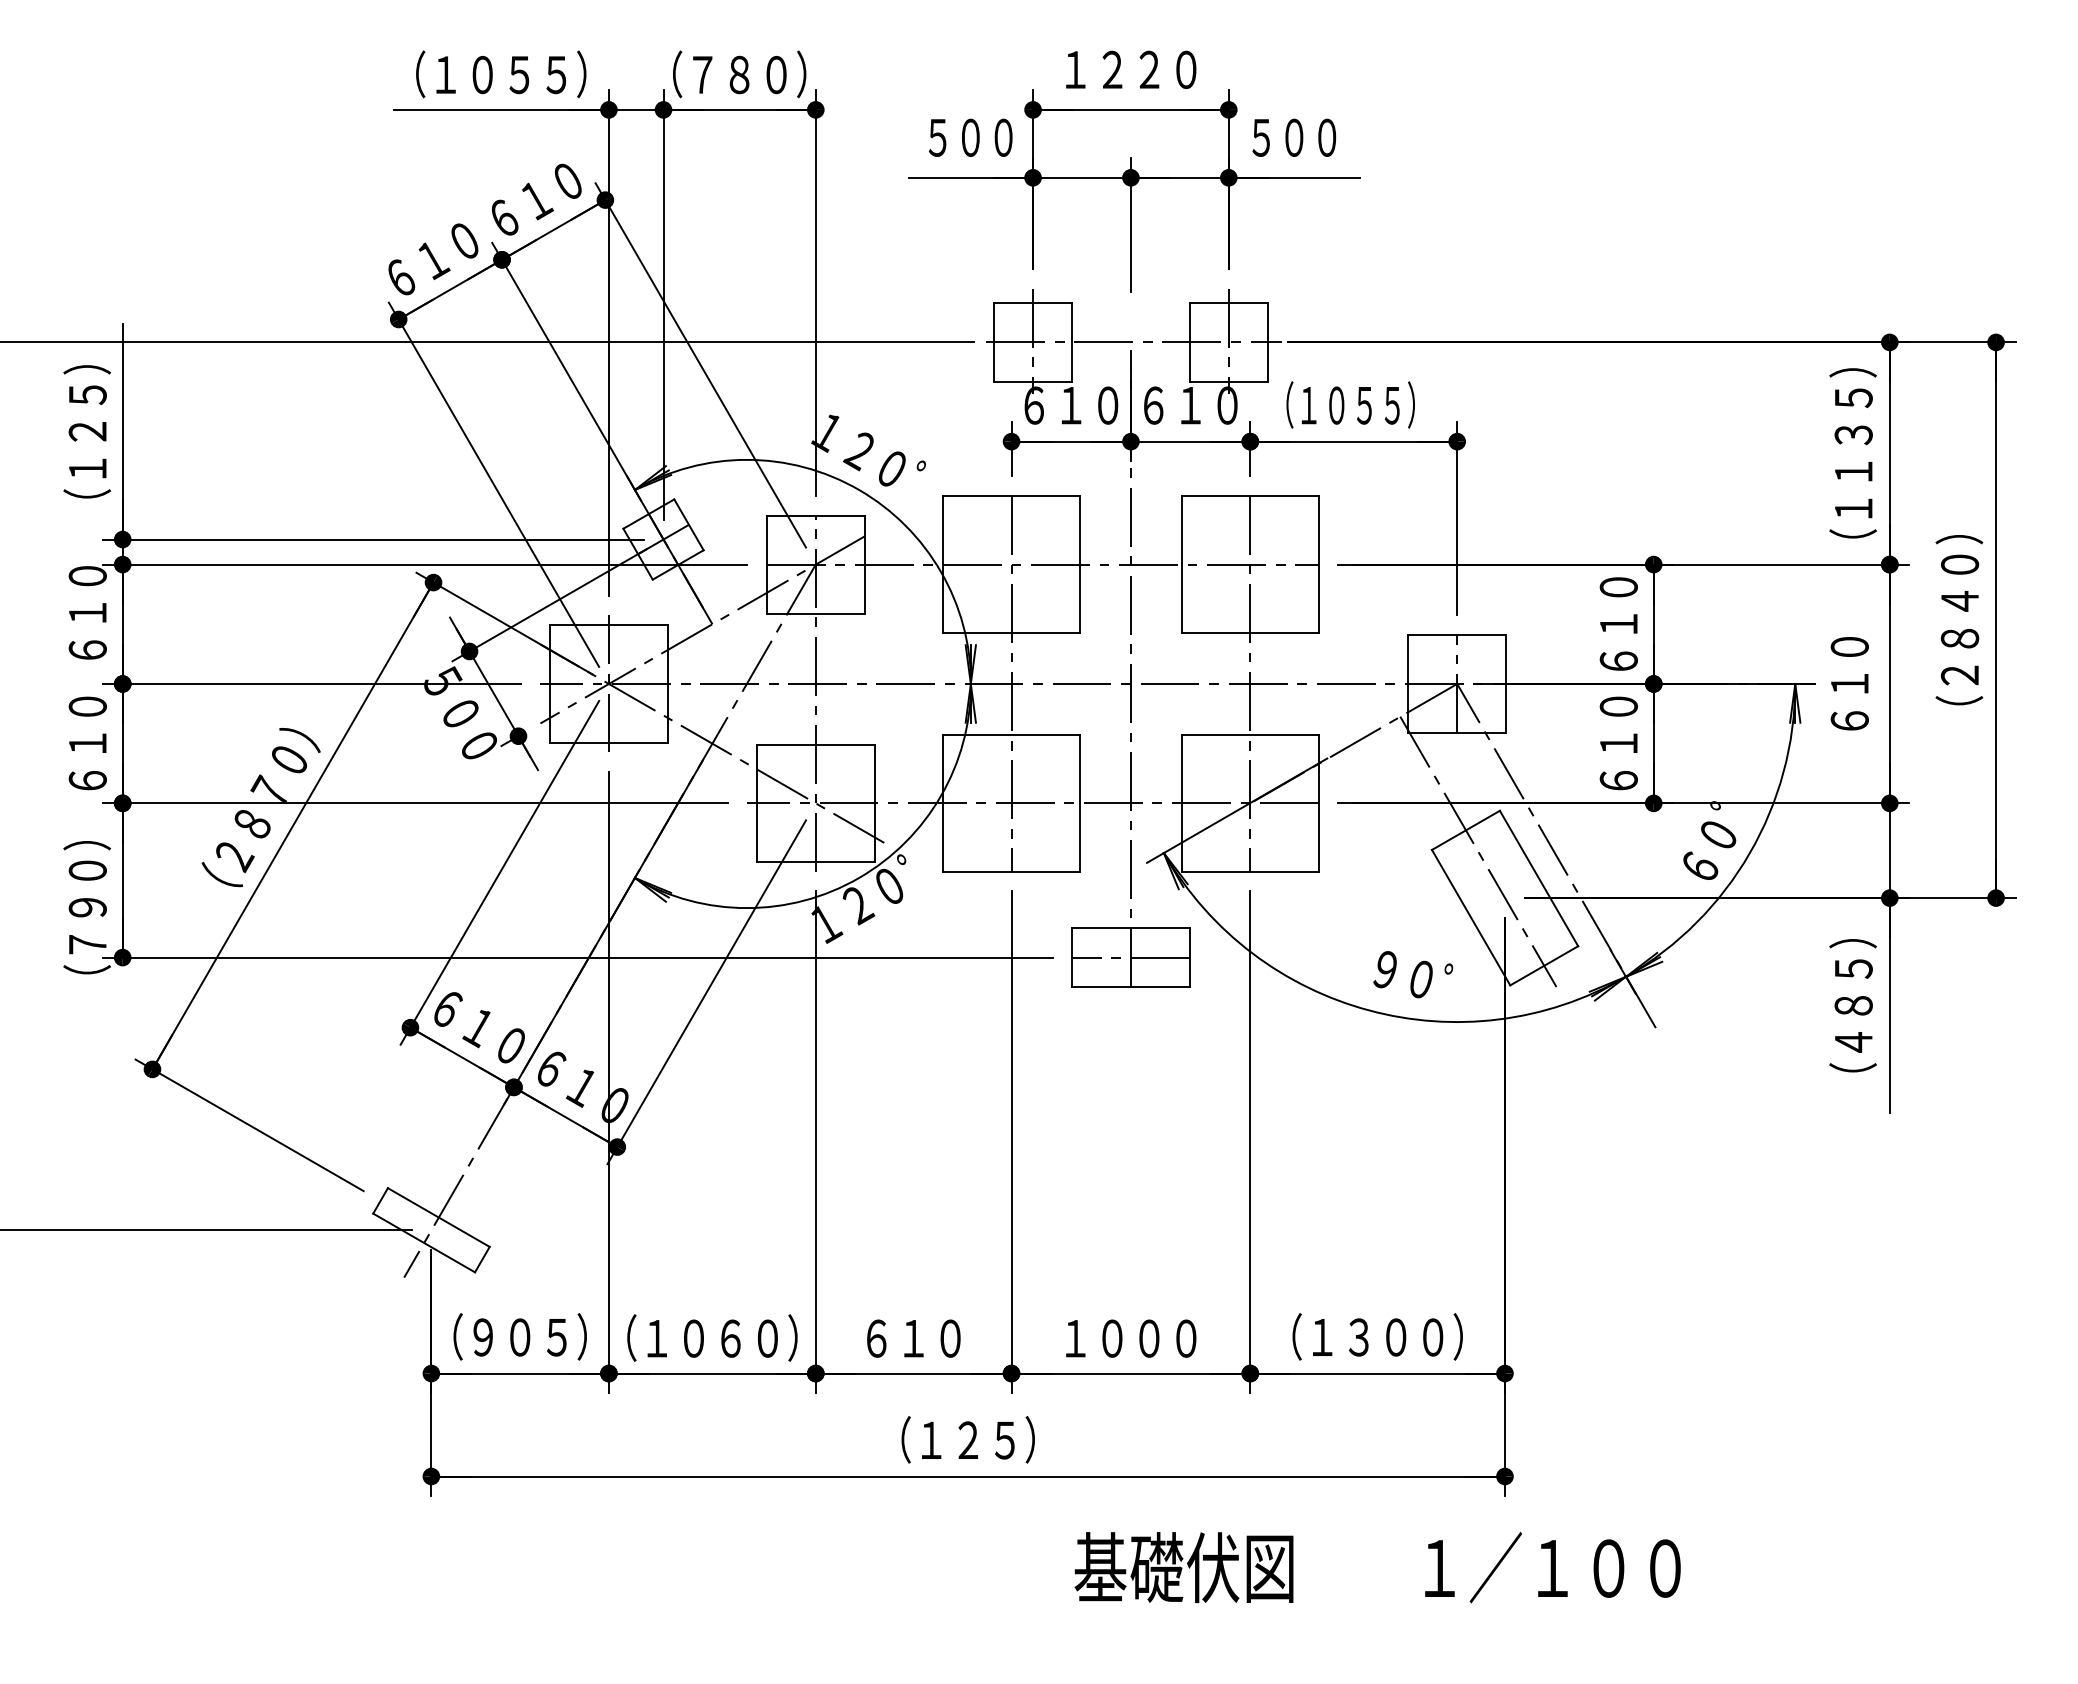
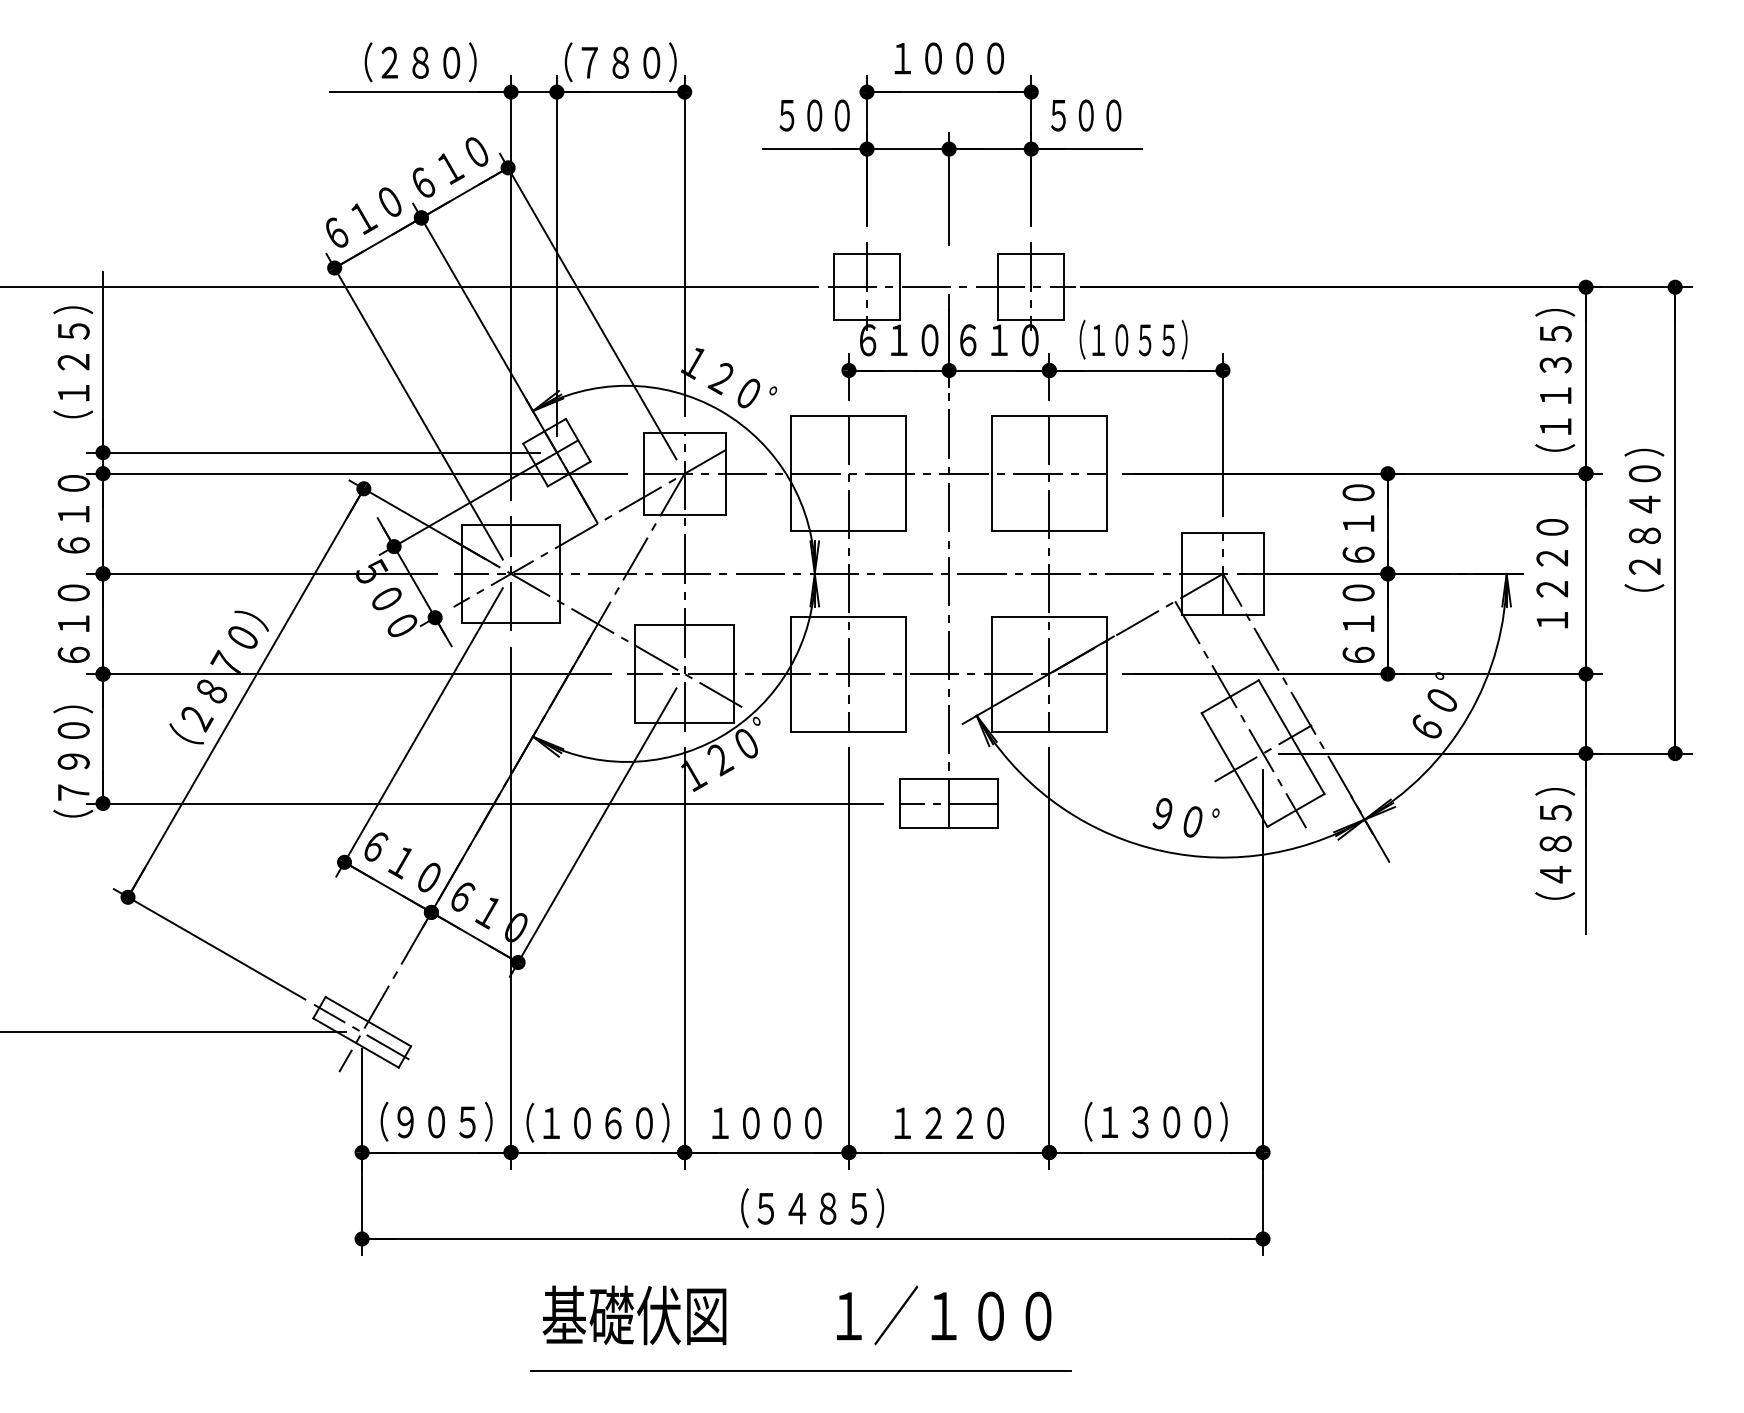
text: (1130, 69) -> (948, 58), １２２０ -> １０００
text: (501, 74) -> (420, 62), （１０５５） -> （２８０）
text: (1849, 683) -> (1552, 573), ６１０ -> １２２０
line: (1505, 897) -> (1263, 753), added
line: (430, 1229) -> (361, 1031), added
text: (913, 1338) -> (766, 1123), ６１０ -> １０００
text: (1130, 1338) -> (948, 1123), １０００ -> １２２０
text: (968, 1439) -> (812, 1207), （１２５） -> （５４８５）
text: (1377, 1567) -> (796, 1315), moved
line: (954, 1633) -> (801, 1370), added

